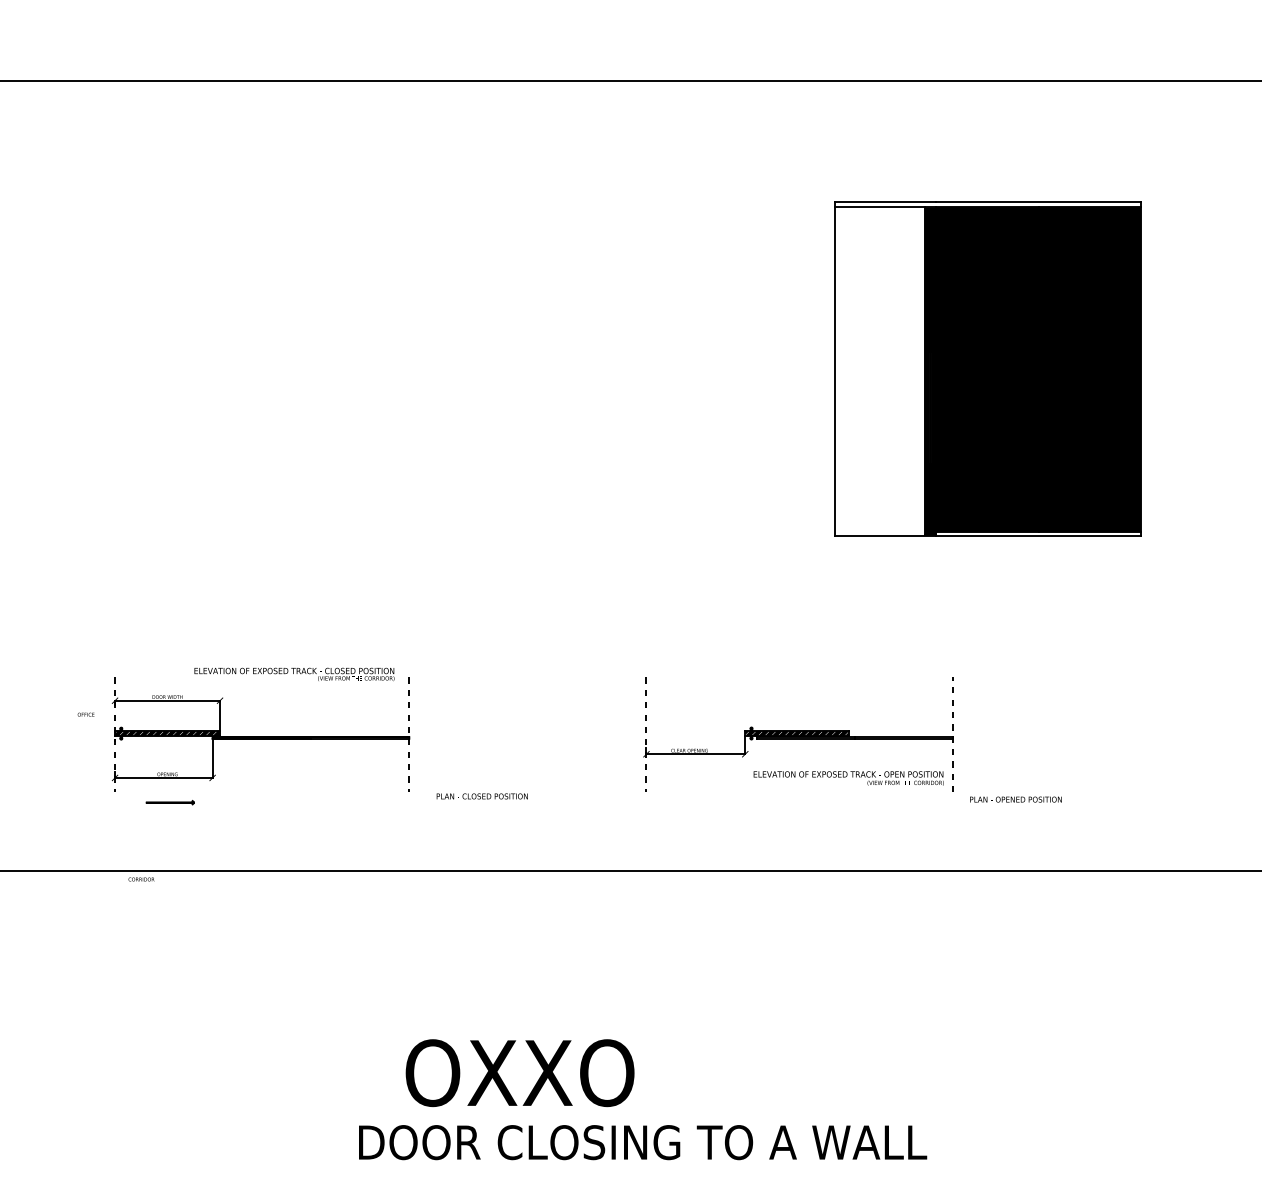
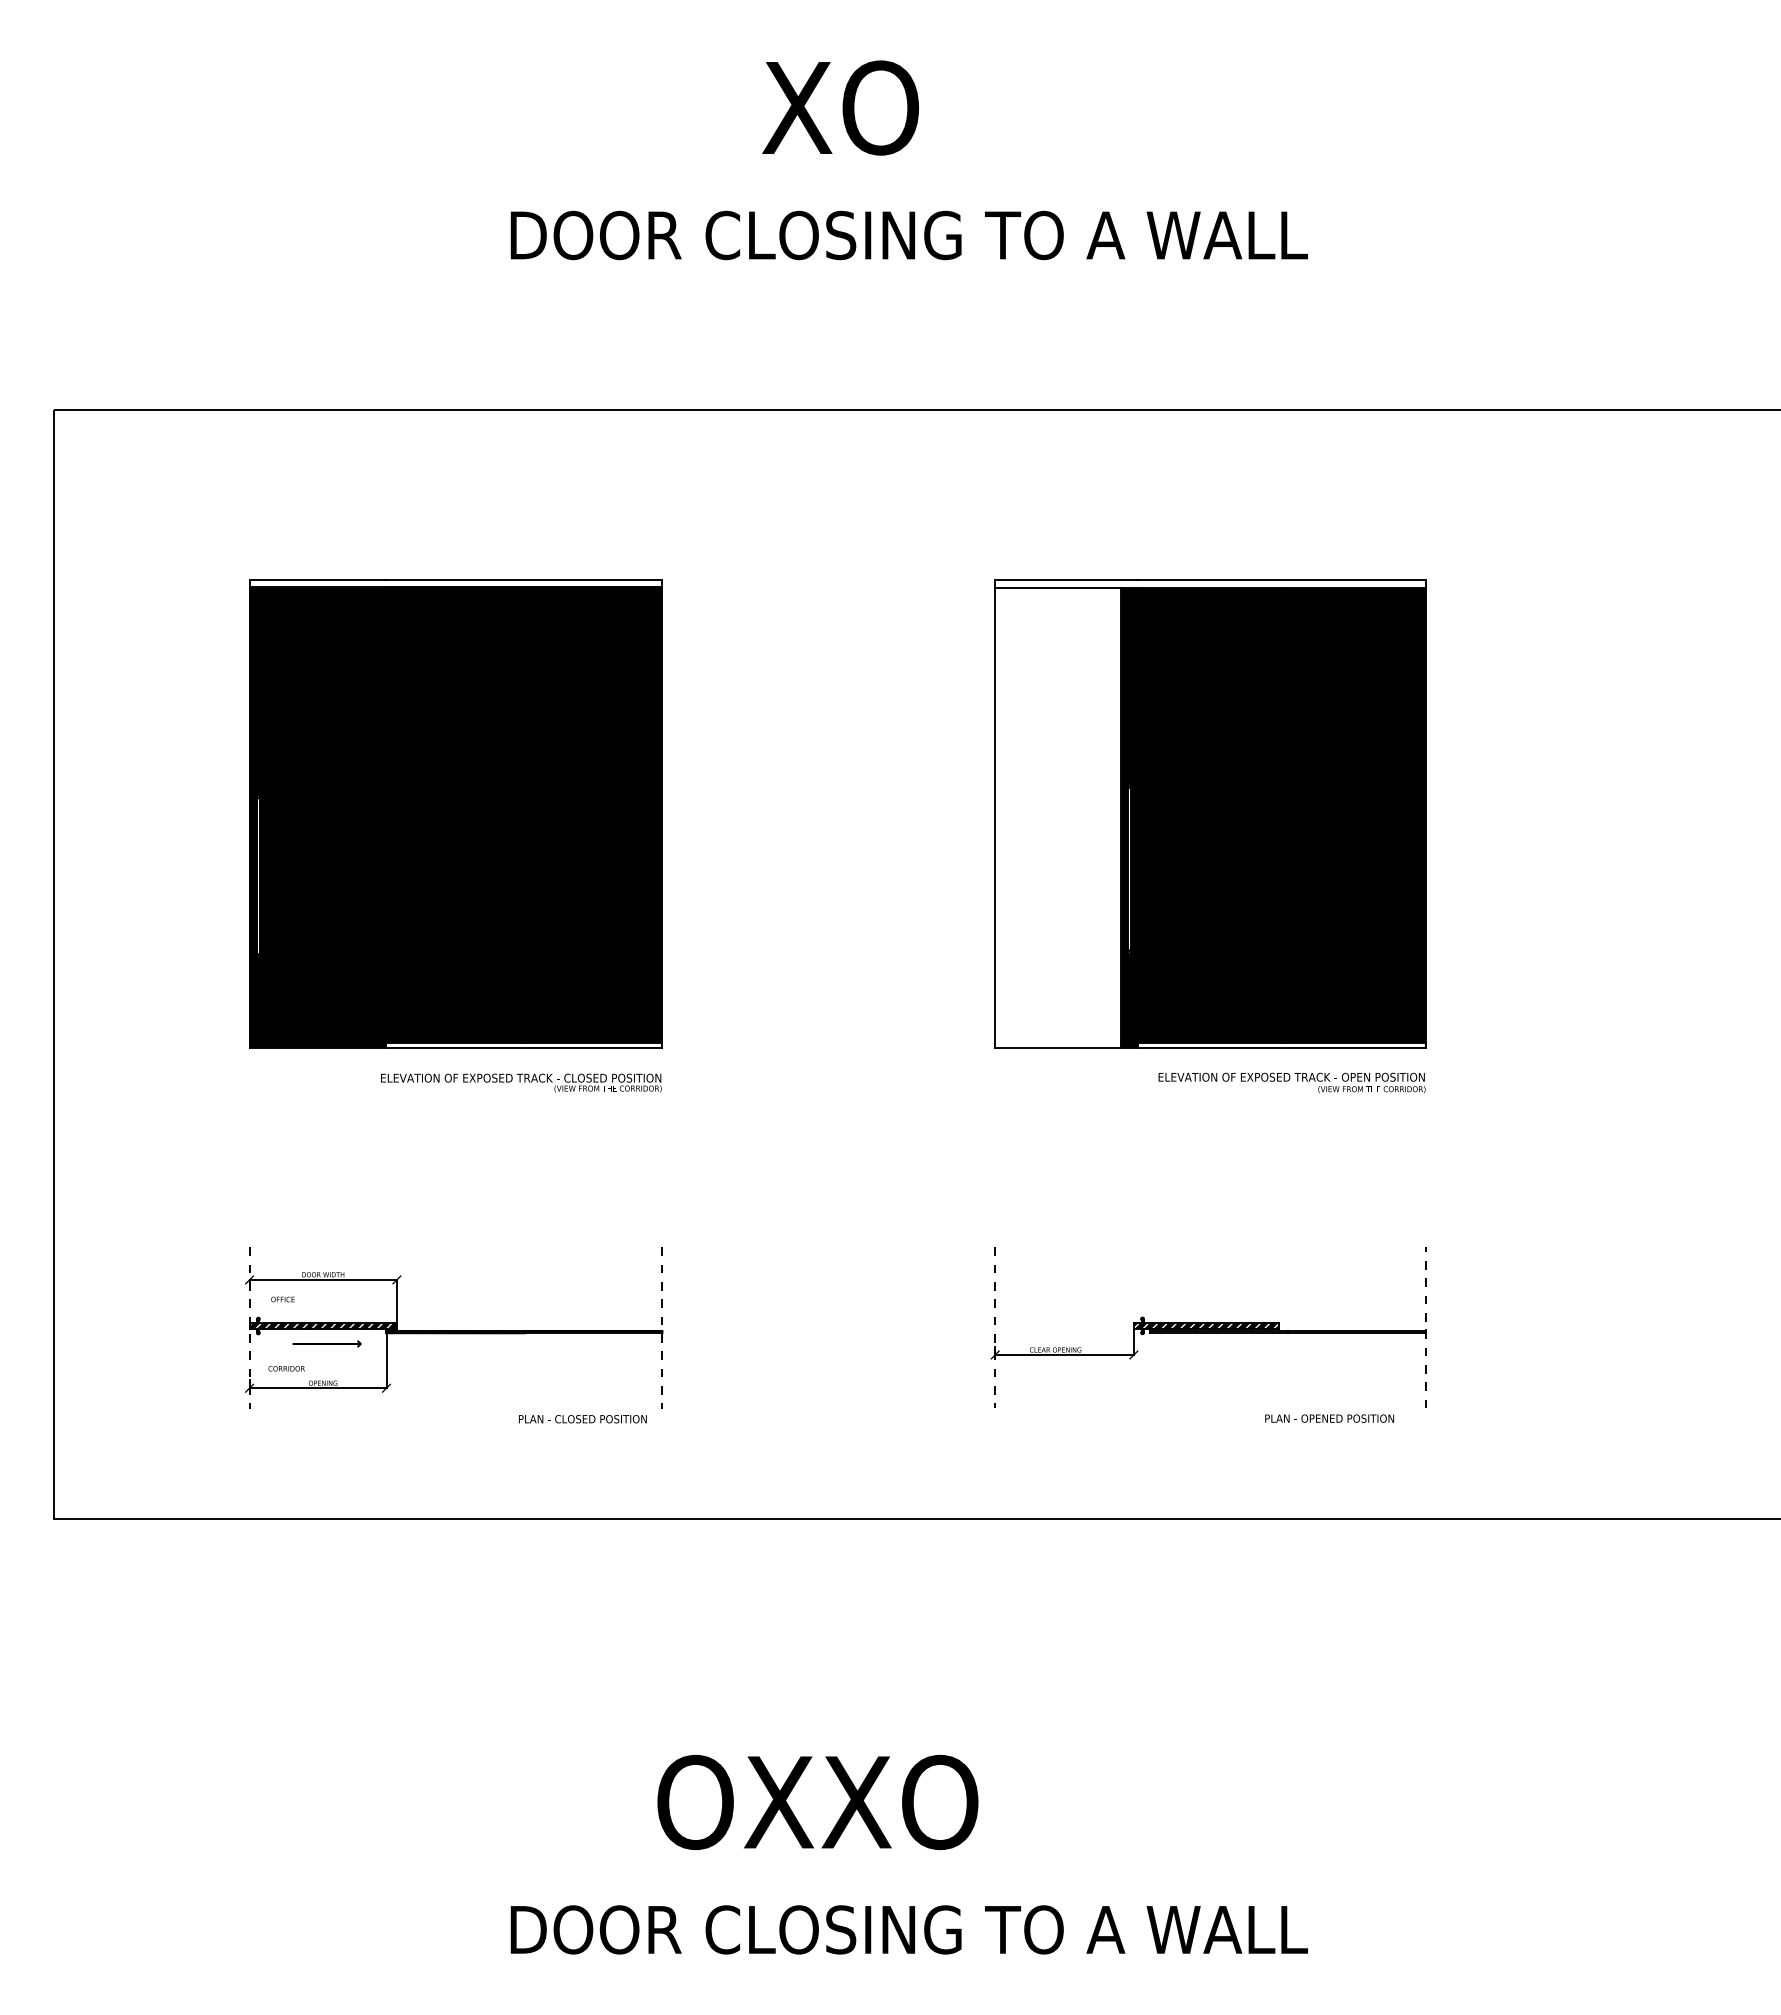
part: (261, 368) -> (455, 813), added
part: (988, 368) -> (1210, 813), moved
text: (294, 674) -> (521, 1082), moved
text: (85, 714) -> (282, 1299), moved
text: (848, 778) -> (1291, 1082), moved
text: (482, 796) -> (582, 1419), moved
text: (1015, 799) -> (1329, 1418), moved
line: (169, 802) -> (326, 1343), moved
text: (141, 879) -> (286, 1368), moved
text: (642, 1142) -> (908, 1929), moved

